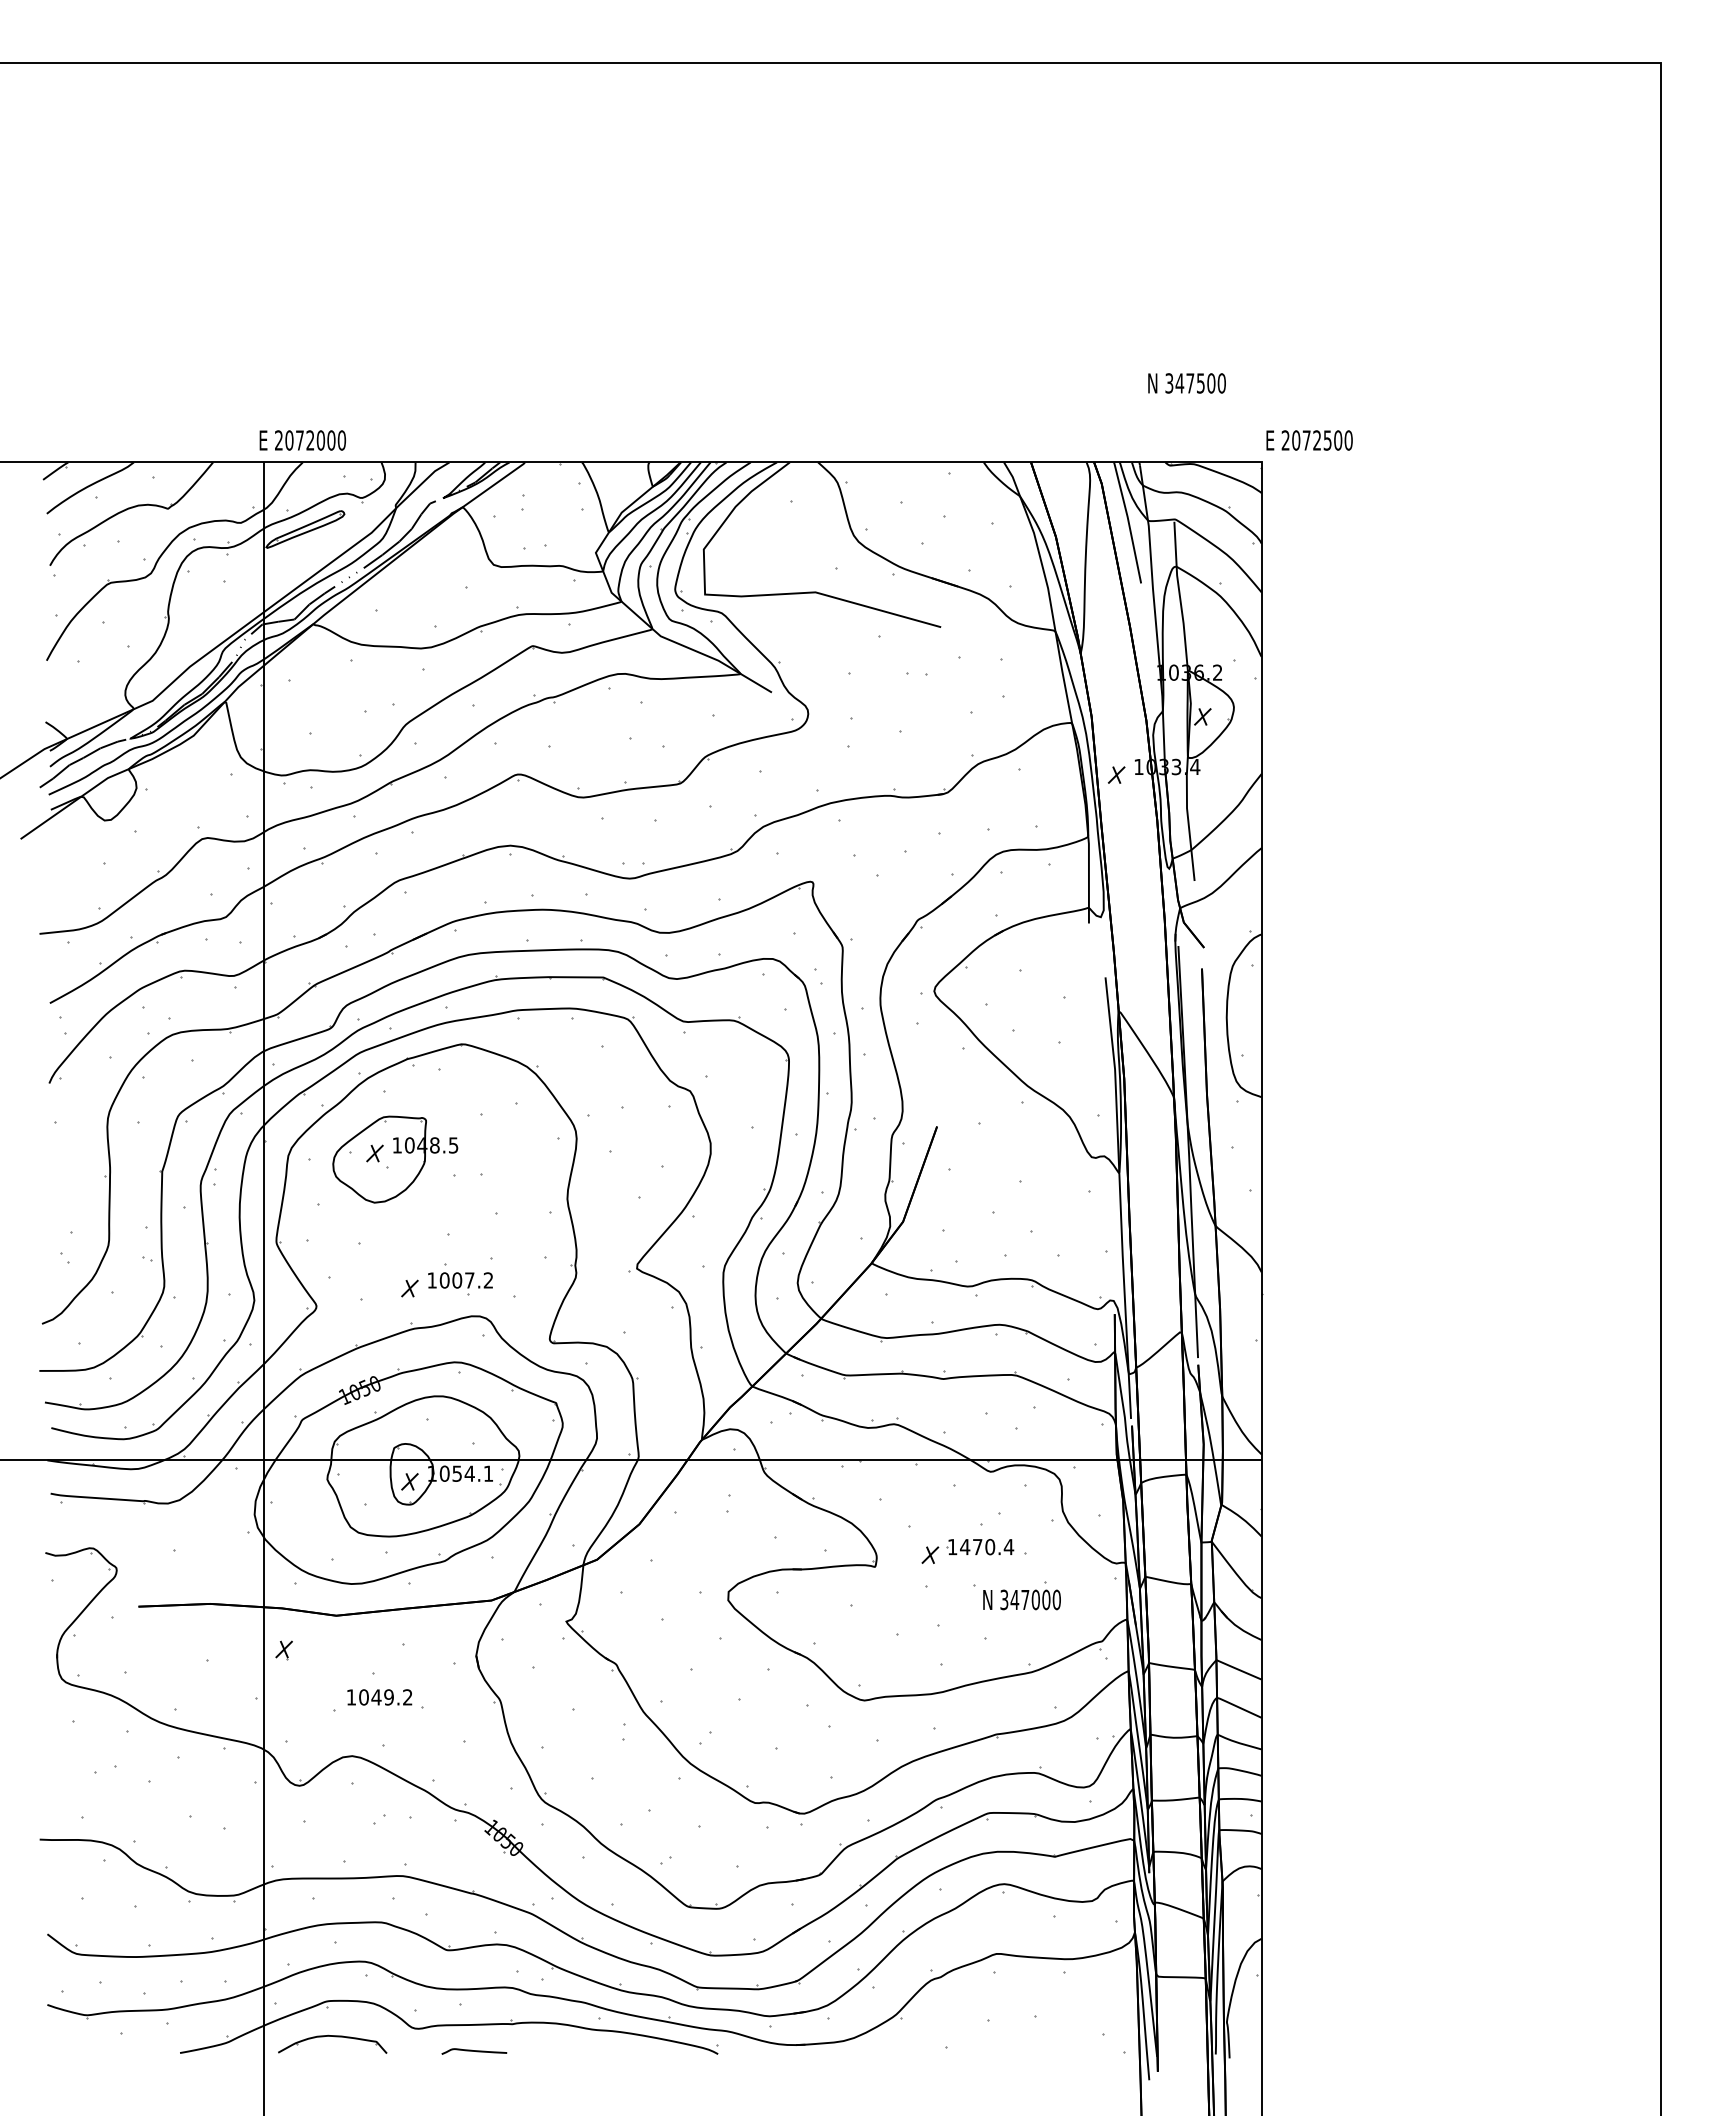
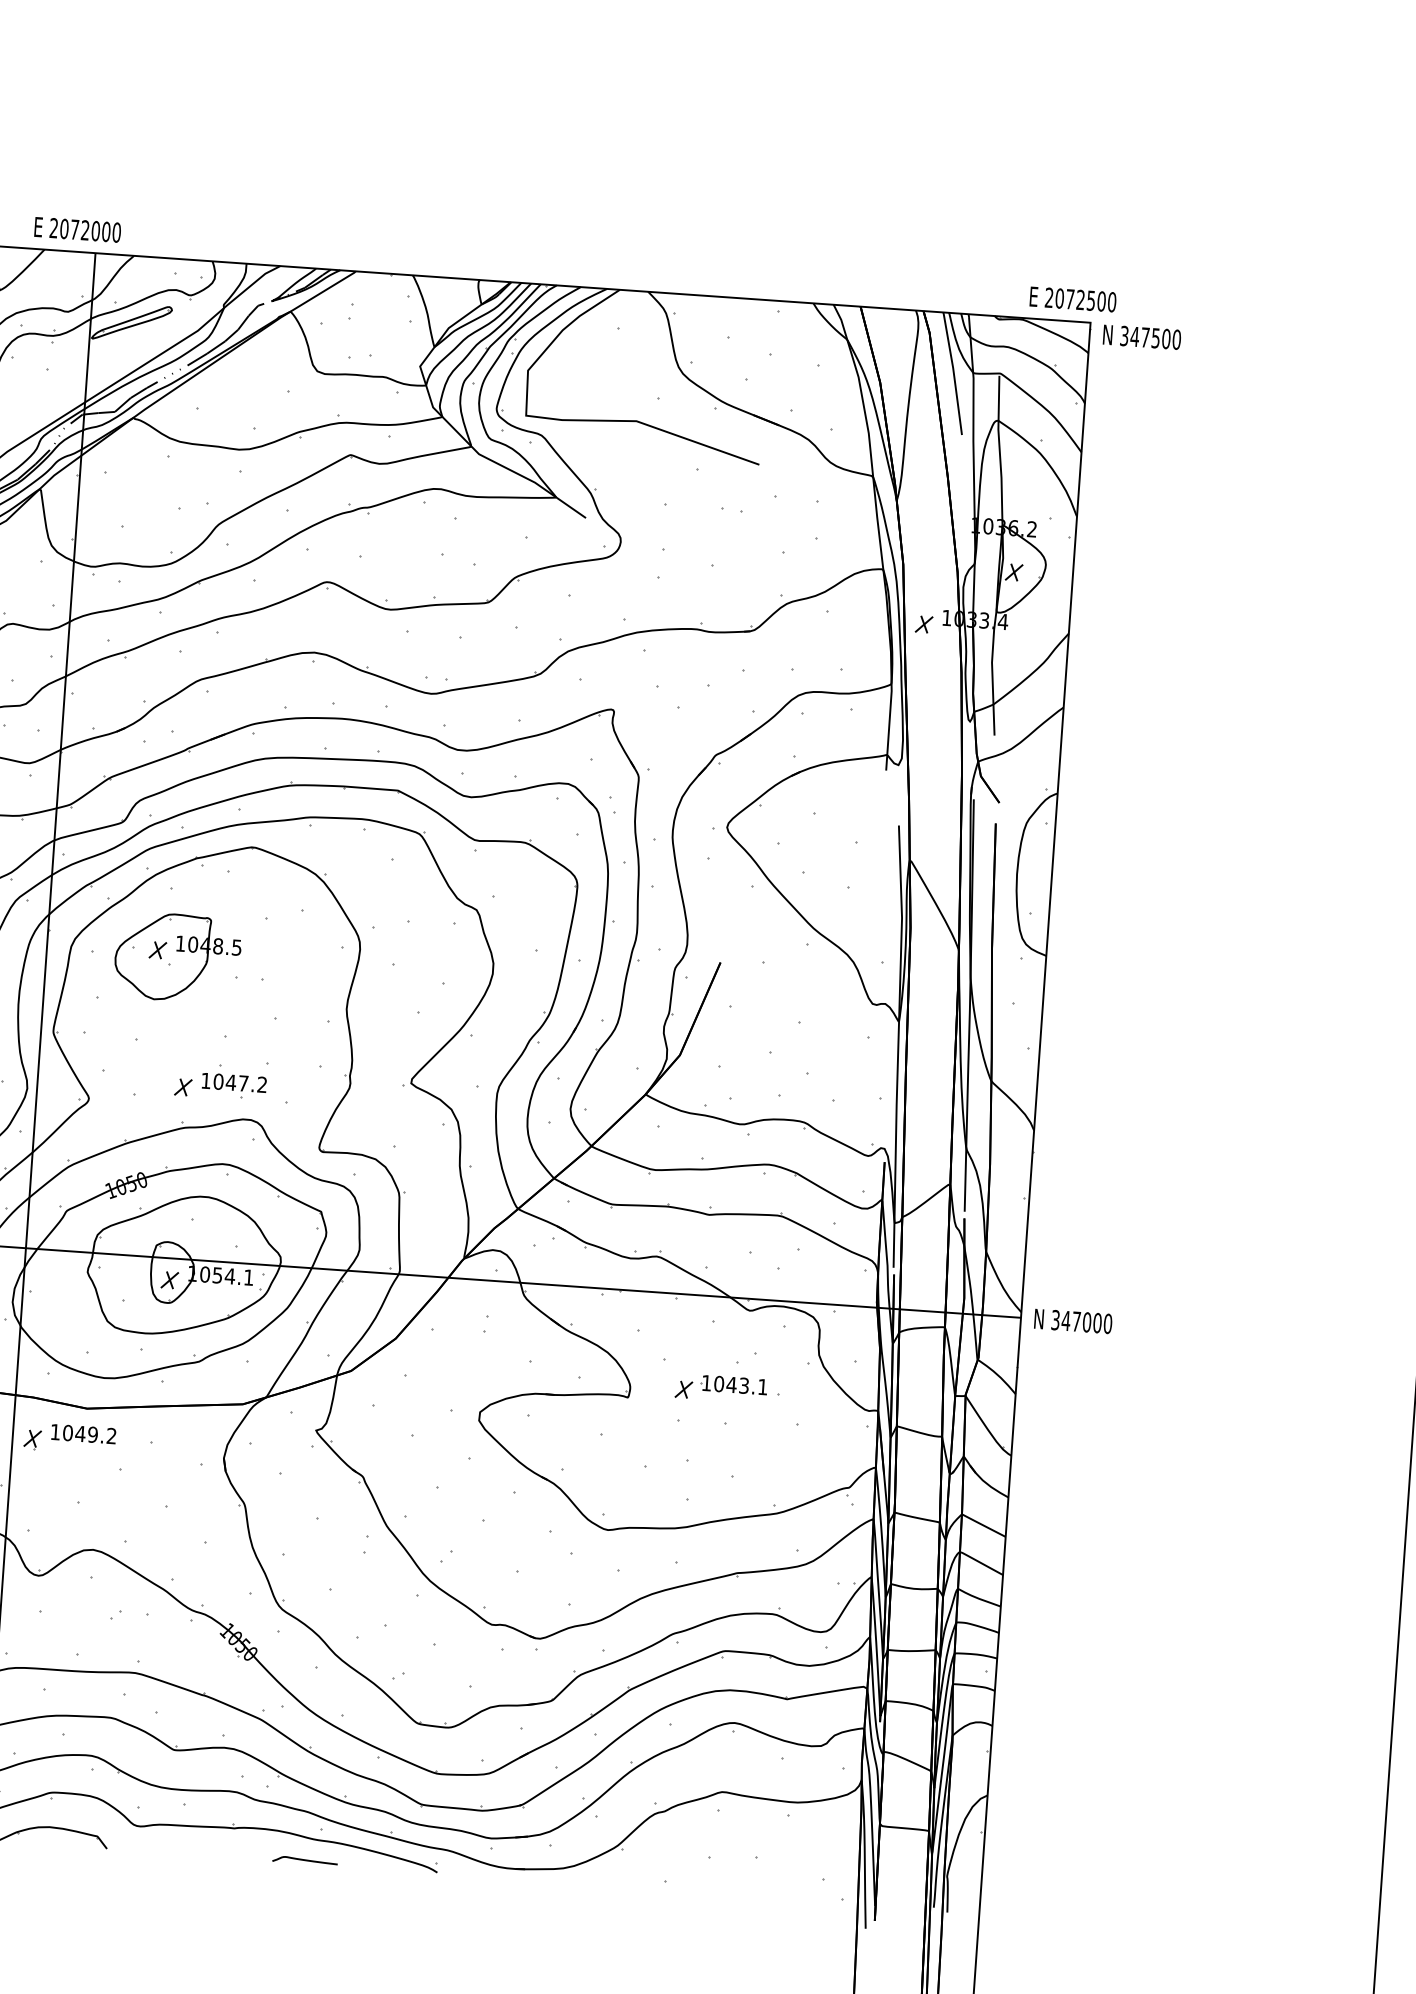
text: (1186, 383) -> (1141, 337), moved
text: (302, 440) -> (77, 229), moved
text: (1309, 440) -> (1073, 299), moved
text: (457, 1280) -> (231, 1082), 1007.2 -> 1047.2
text: (987, 1546) -> (741, 1385), 1470.4 -> 1043.1
text: (1021, 1599) -> (1072, 1320), moved
text: (379, 1697) -> (83, 1434), moved
curve: (474, 2051) -> (305, 1860), moved

